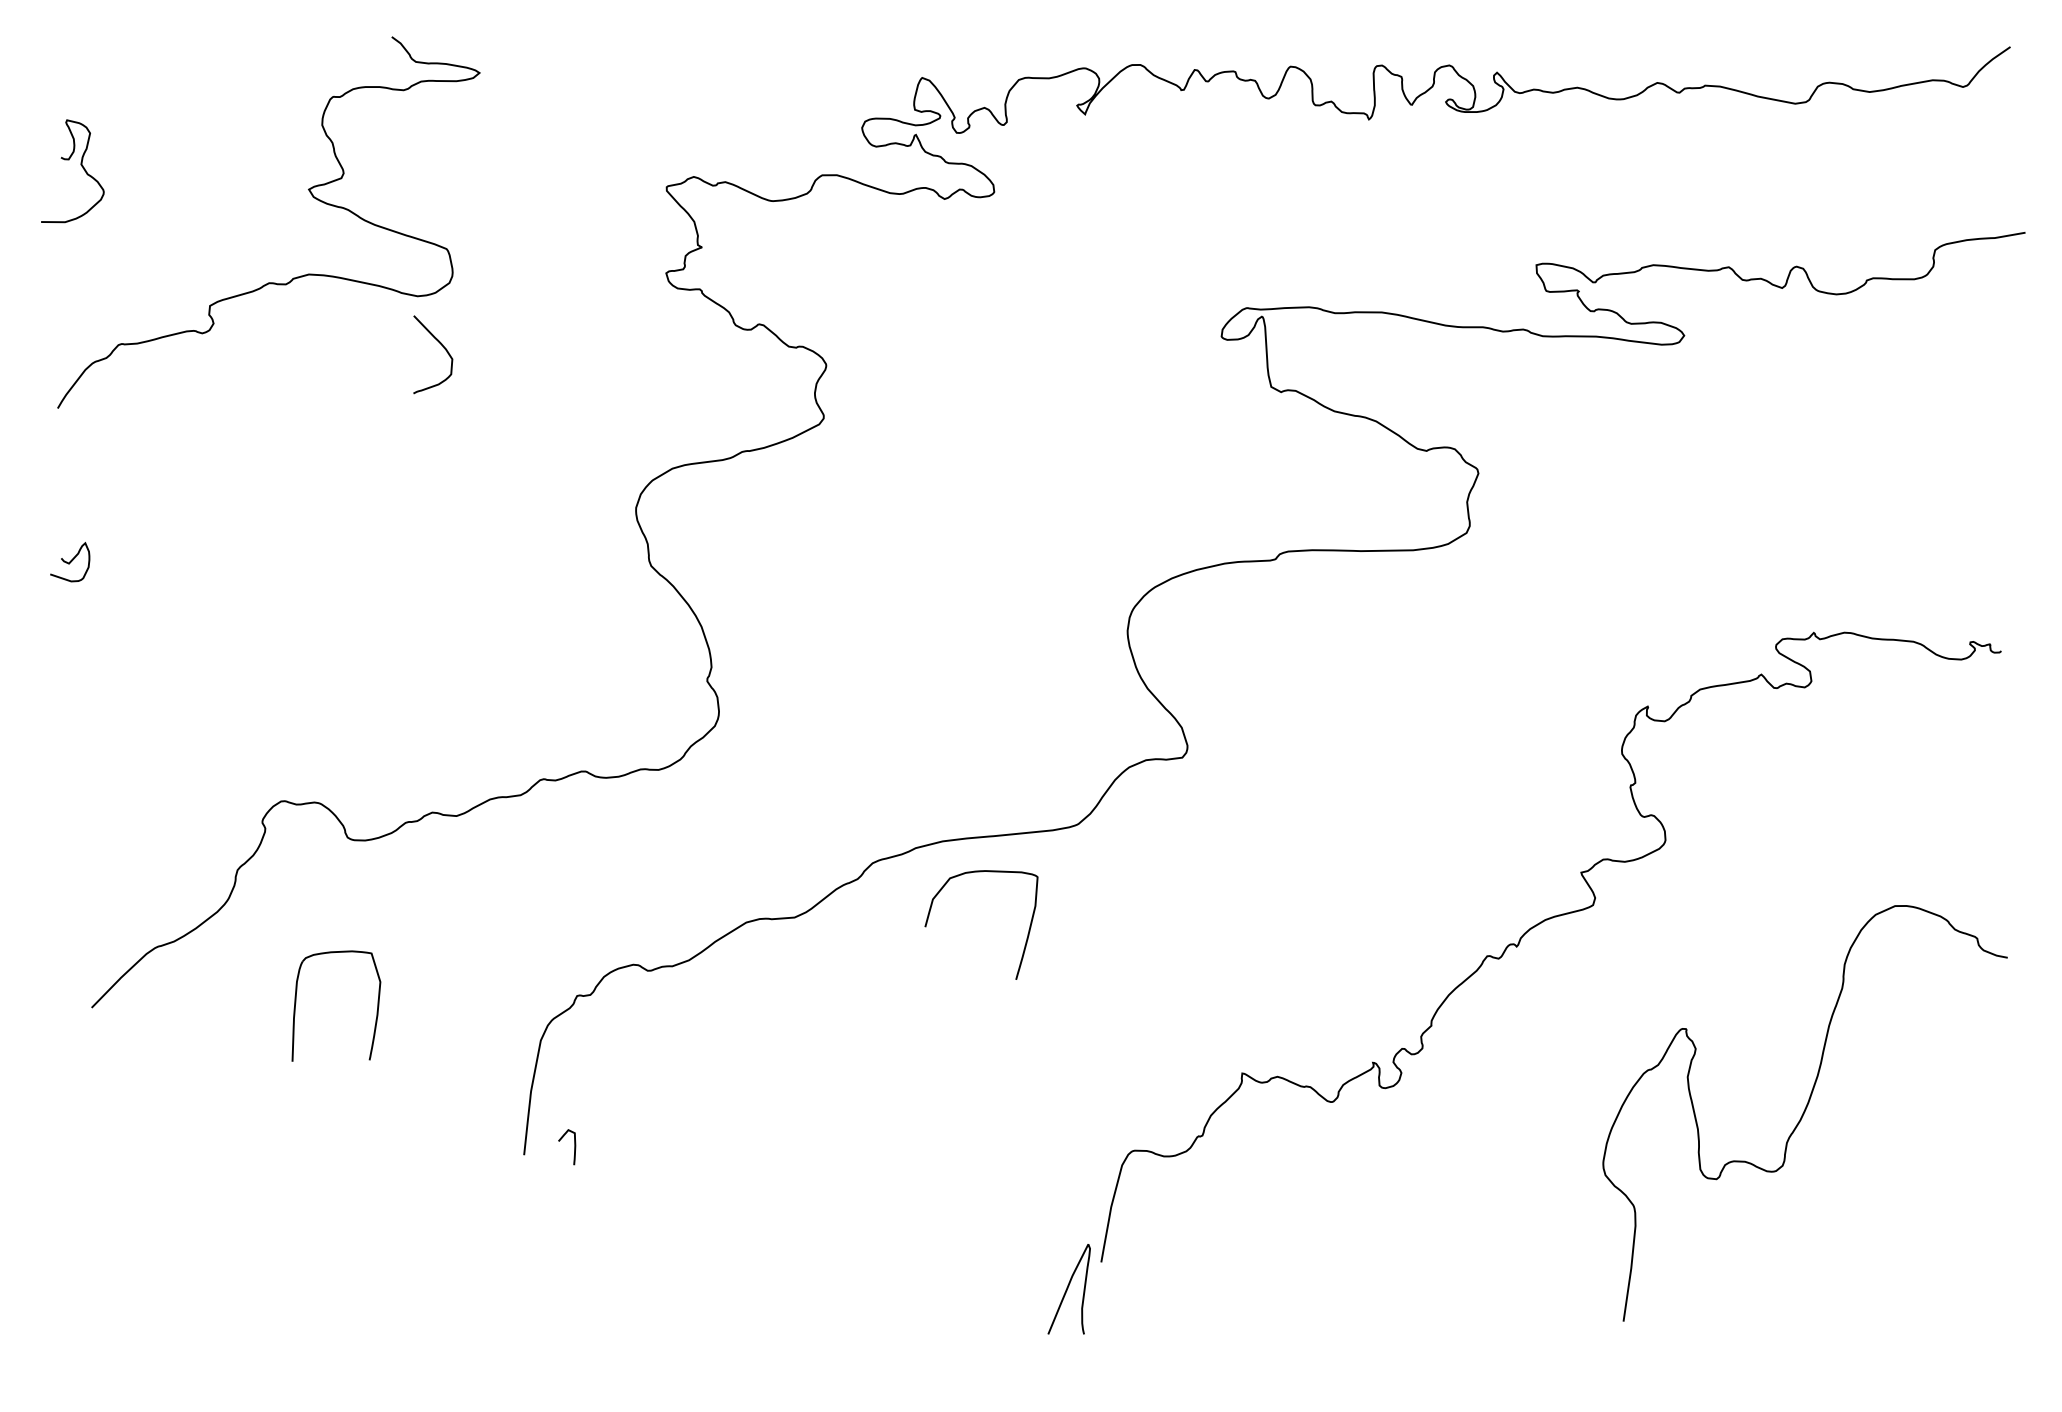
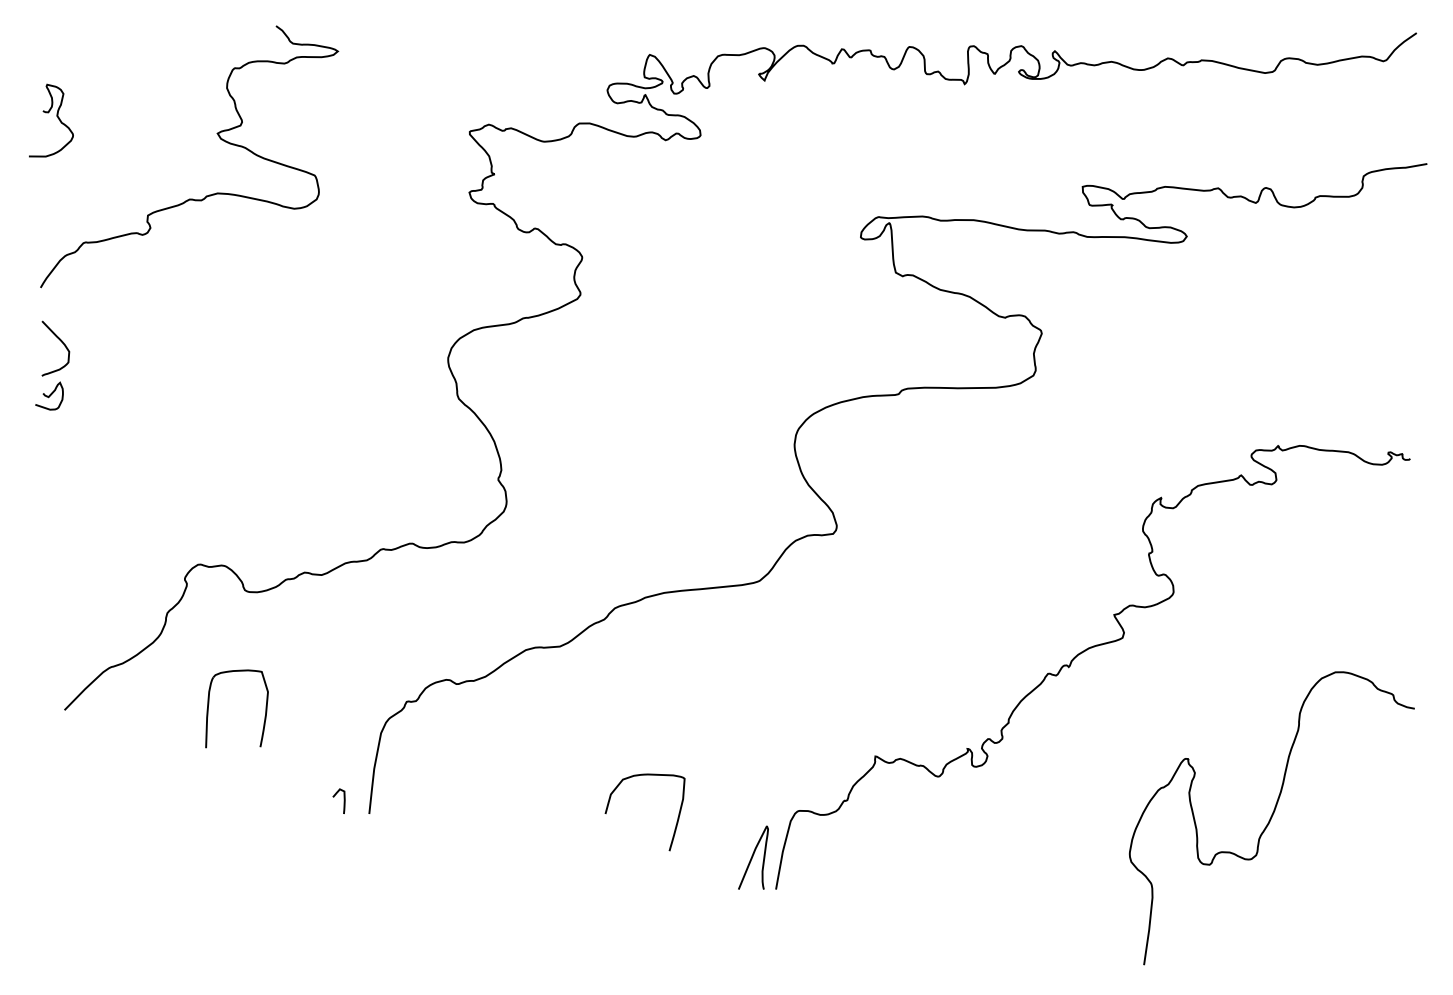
curve: (443, 348) -> (63, 344), moved
curve: (1027, 933) -> (677, 818), moved
curve: (1804, 1113) -> (1271, 818), moved
curve: (574, 1147) -> (344, 801), moved
curve: (1068, 1288) -> (752, 857), moved

